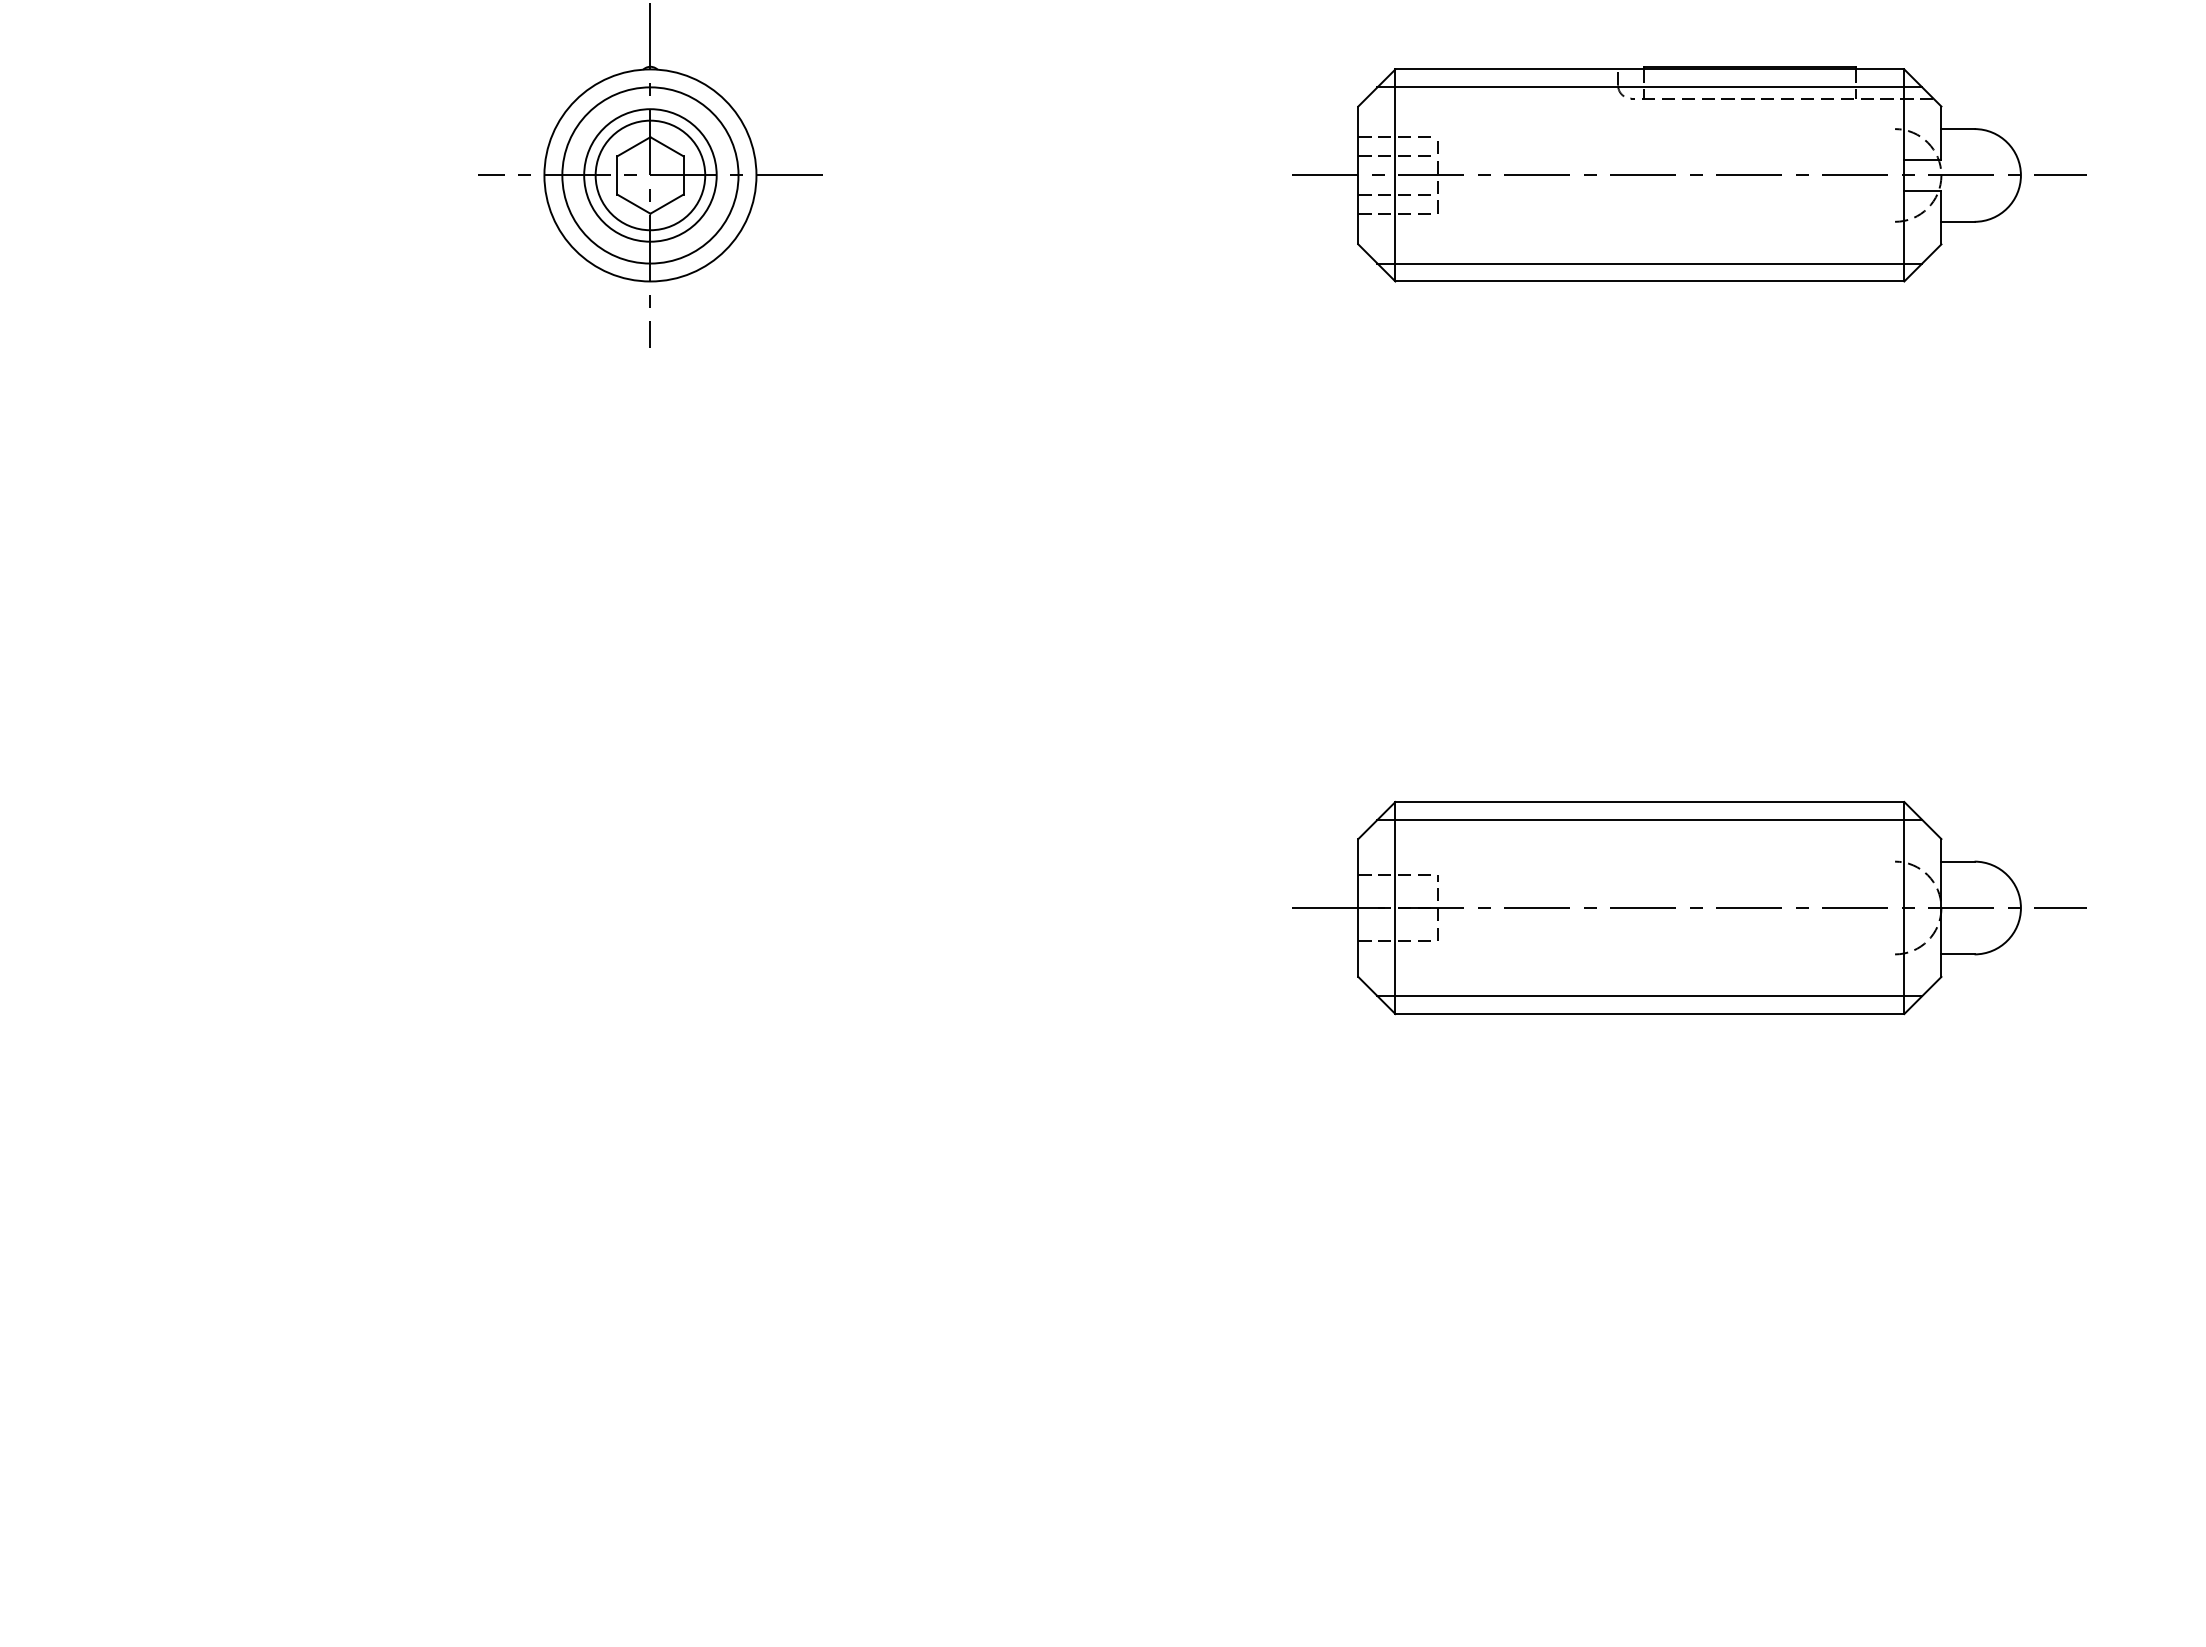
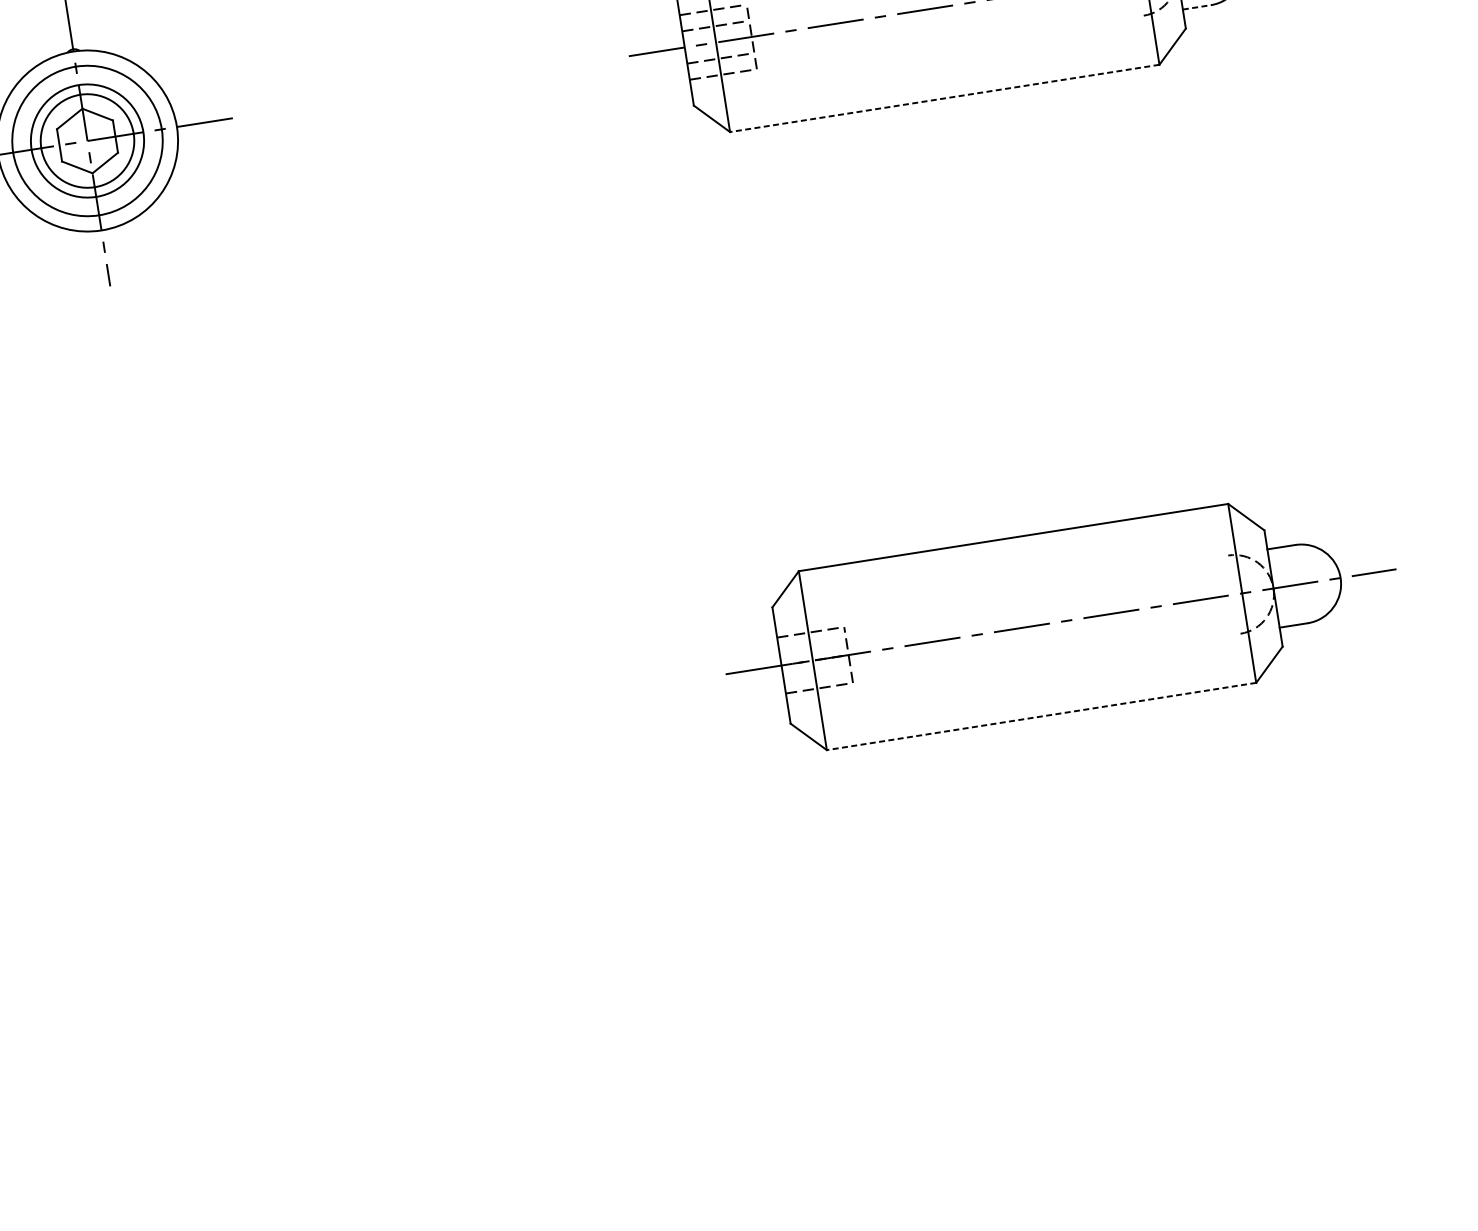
line: (1958, 221) -> (1197, 7), solid -> dashed
line: (1649, 263) -> (942, 83), removed
line: (1649, 281) -> (944, 98), solid -> dashed
line: (1649, 819) -> (1015, 552), removed
line: (1649, 996) -> (1038, 701), removed
line: (1649, 1014) -> (1041, 716), solid -> dashed

